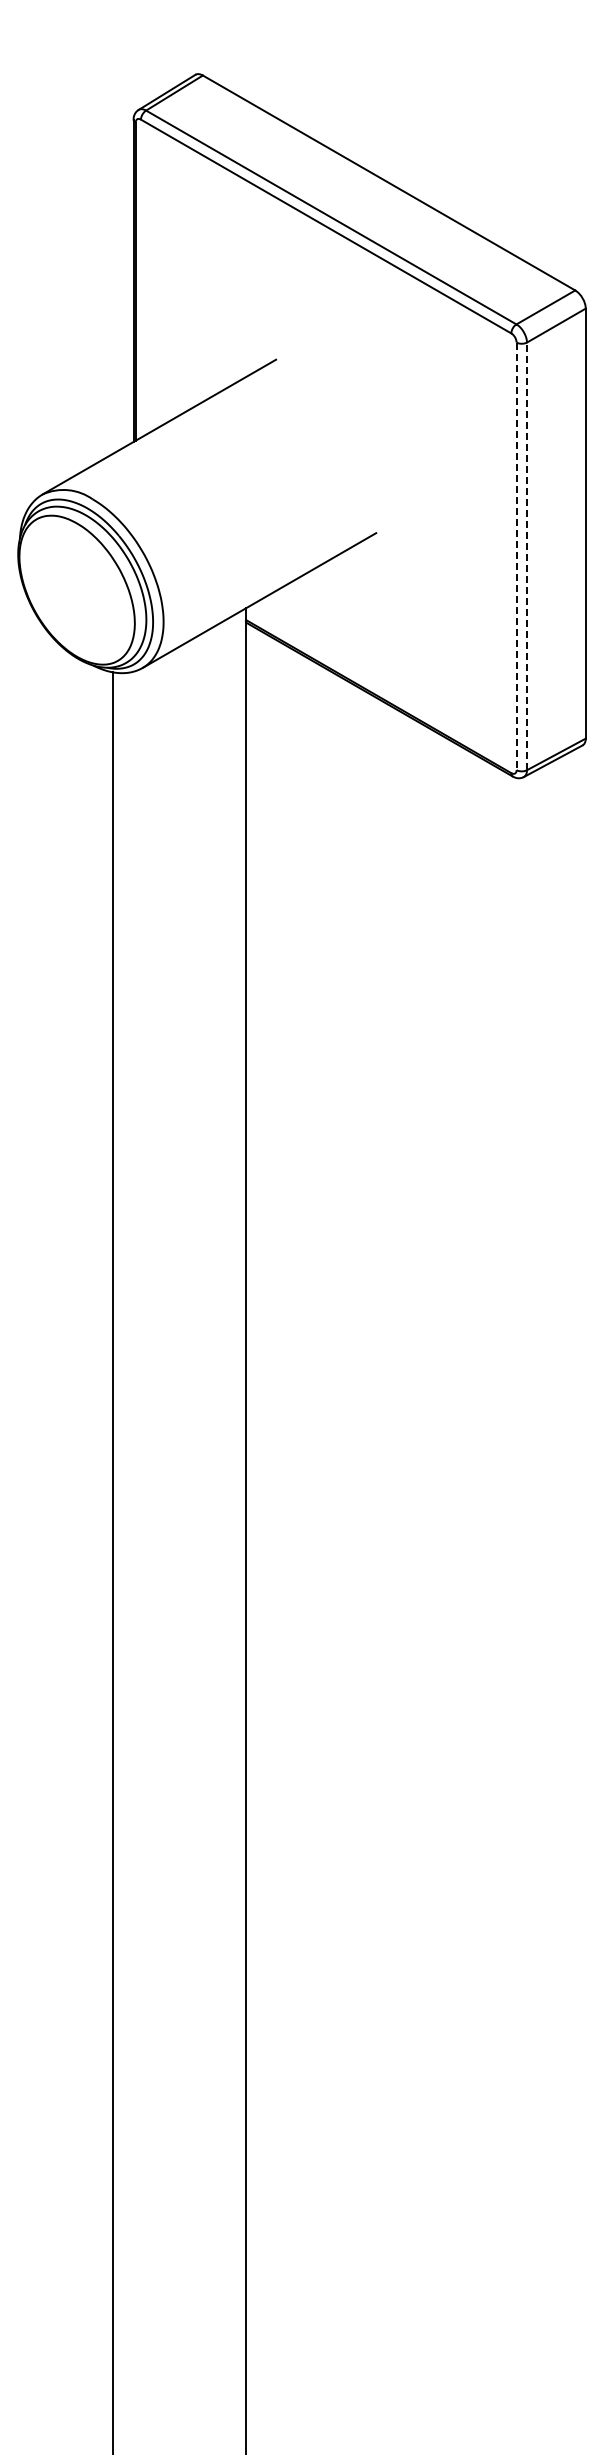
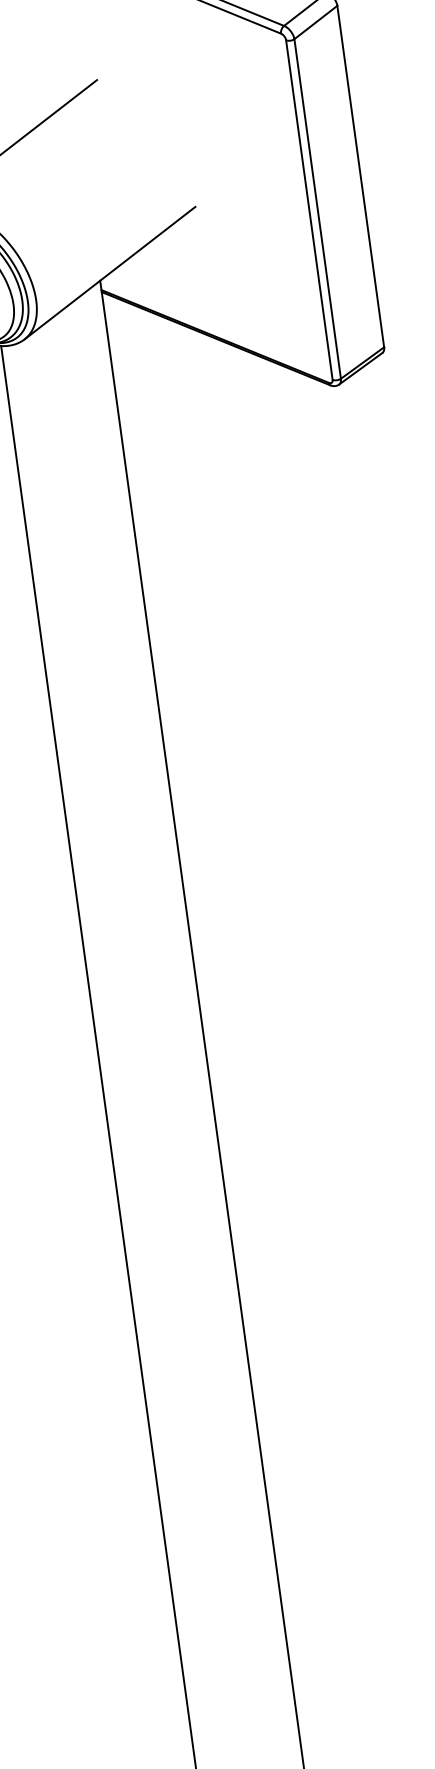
line: (516, 556) -> (309, 210), dashed -> solid
line: (527, 556) -> (318, 209), dashed -> solid

